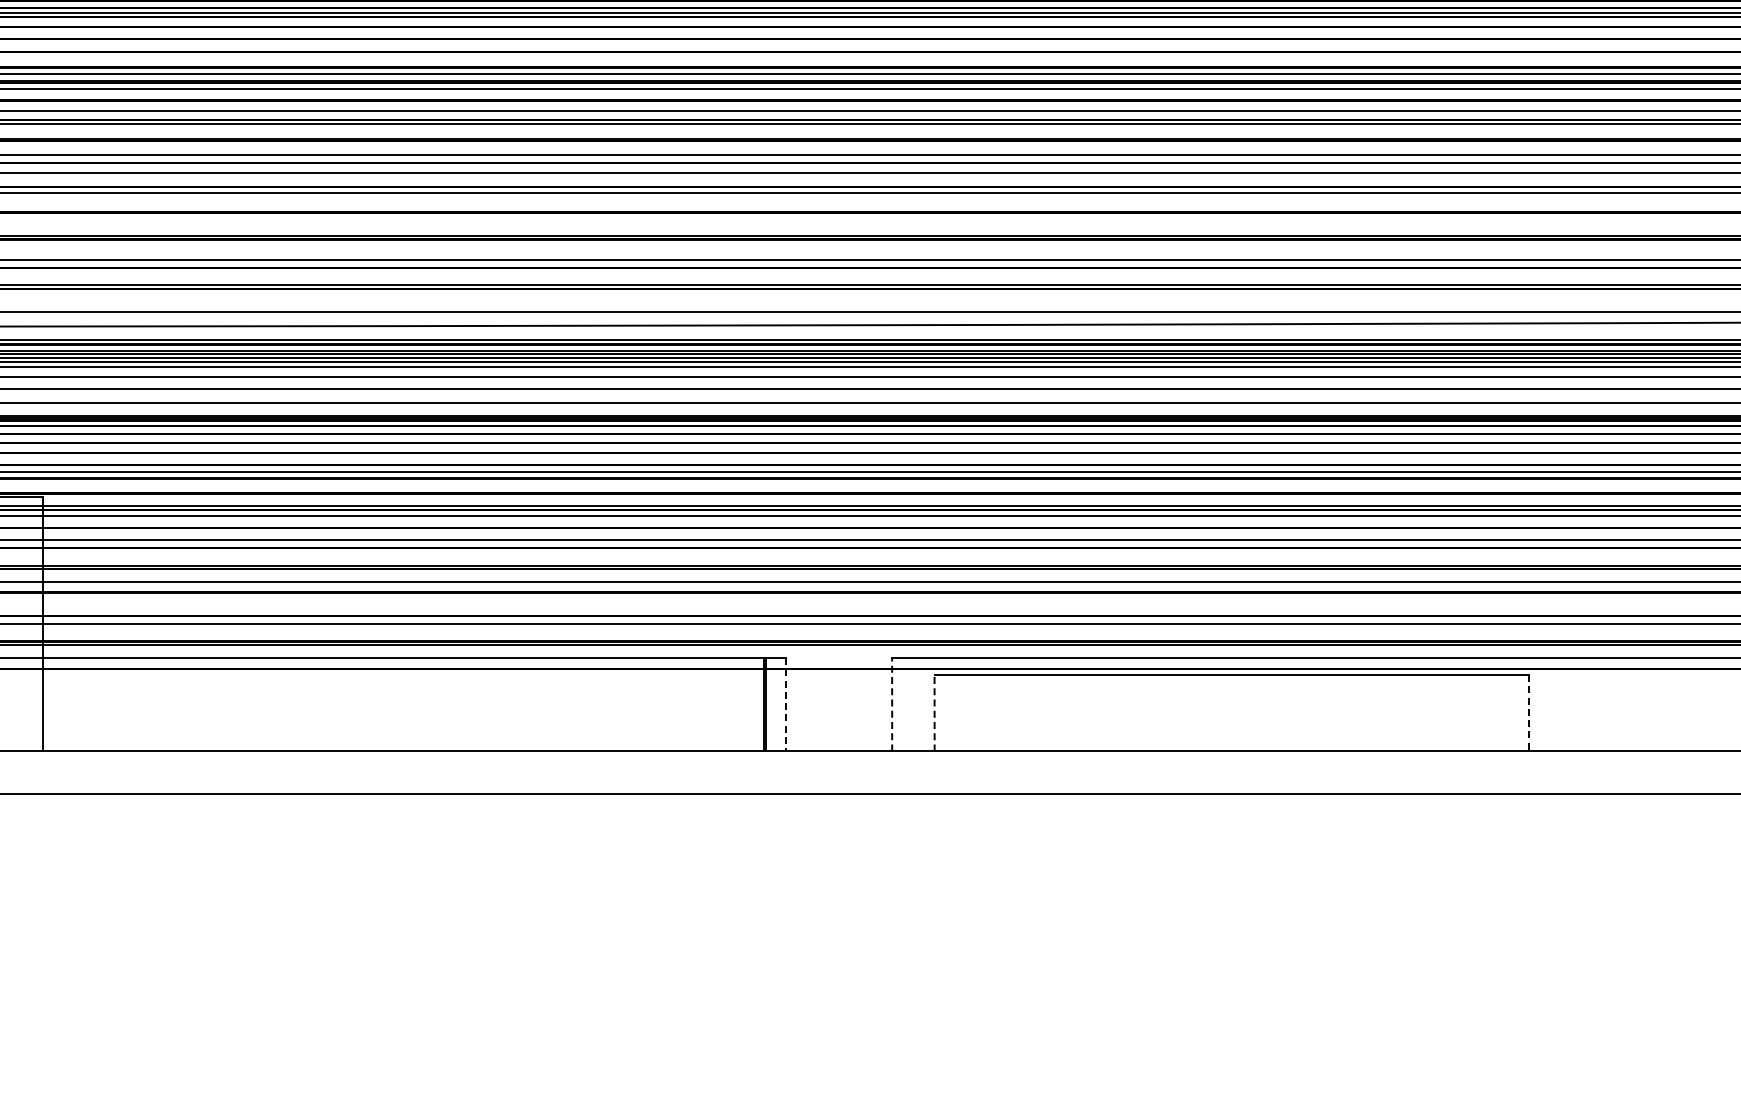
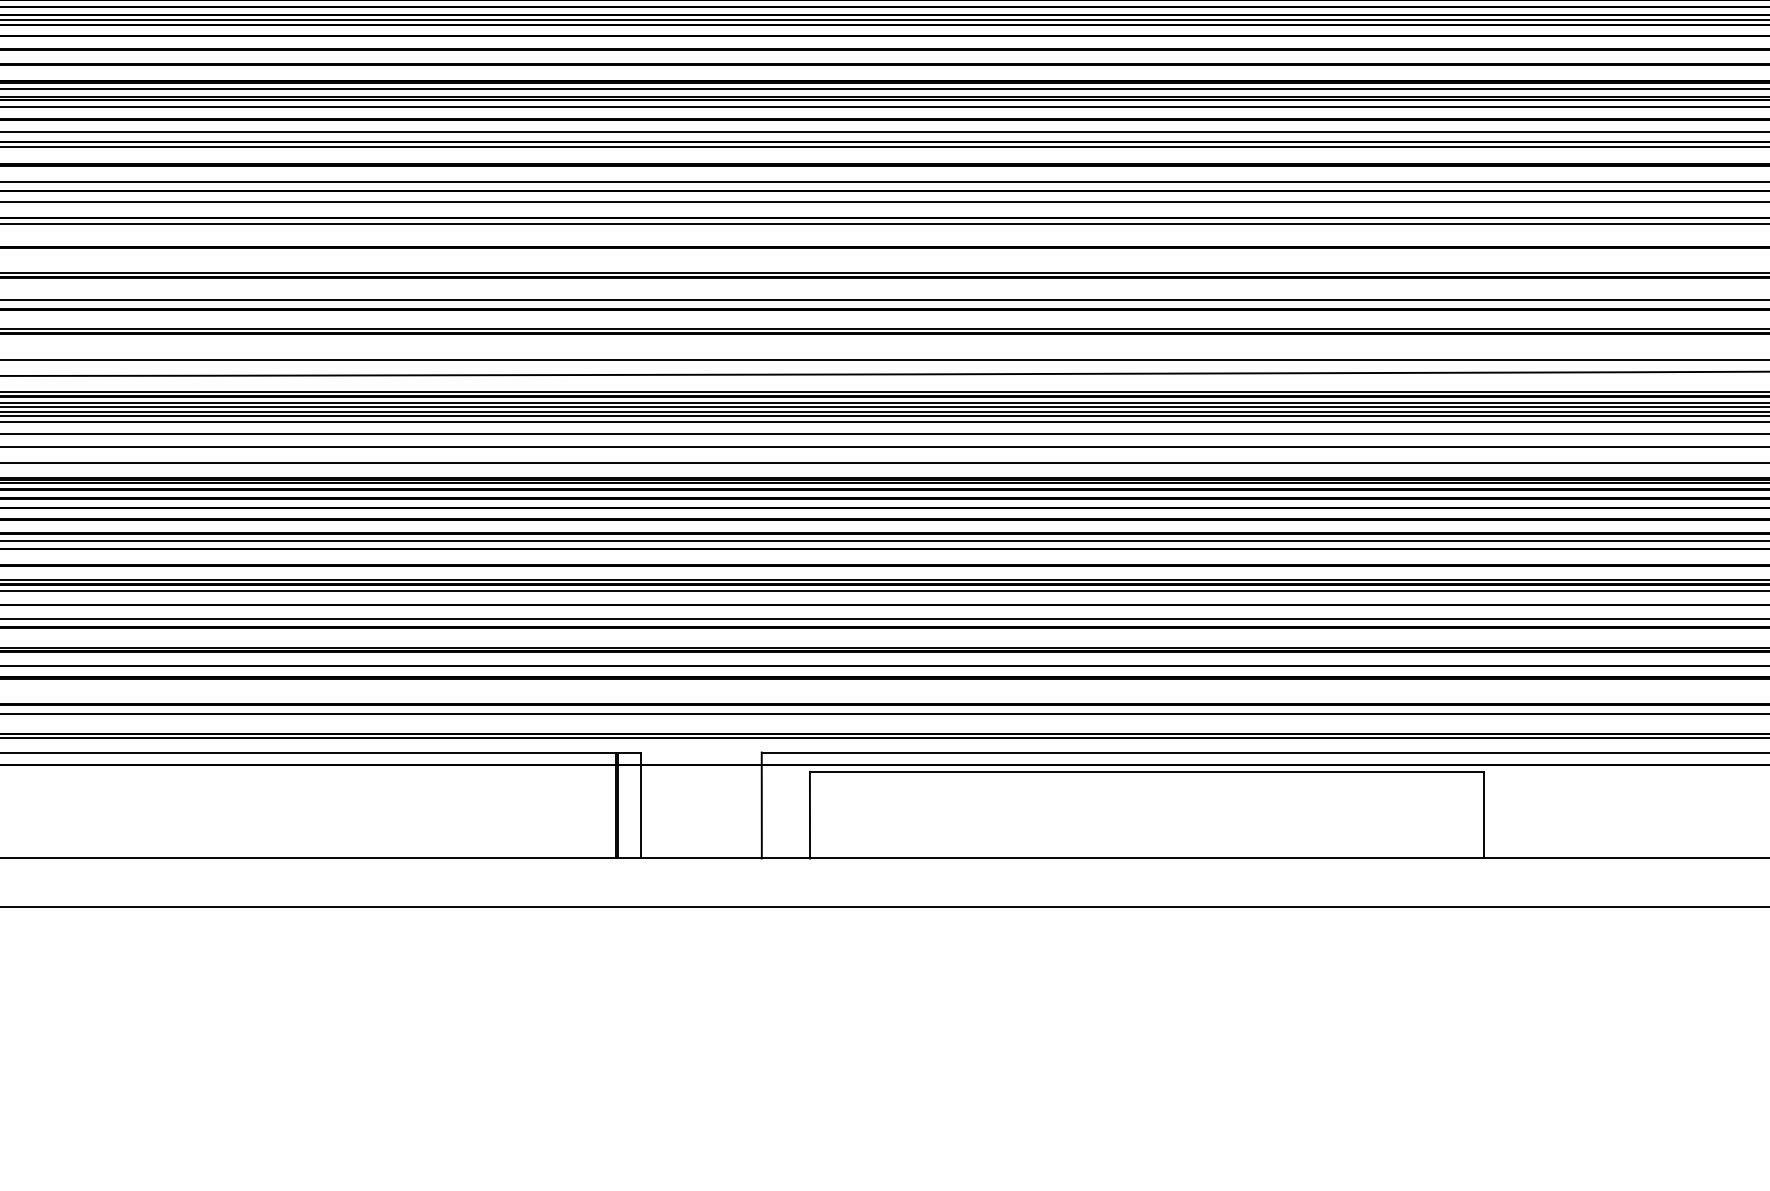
line: (786, 704) -> (641, 805), dashed -> solid
line: (892, 704) -> (762, 805), dashed -> solid
line: (934, 712) -> (809, 814), dashed -> solid
line: (1528, 713) -> (1483, 815), dashed -> solid

